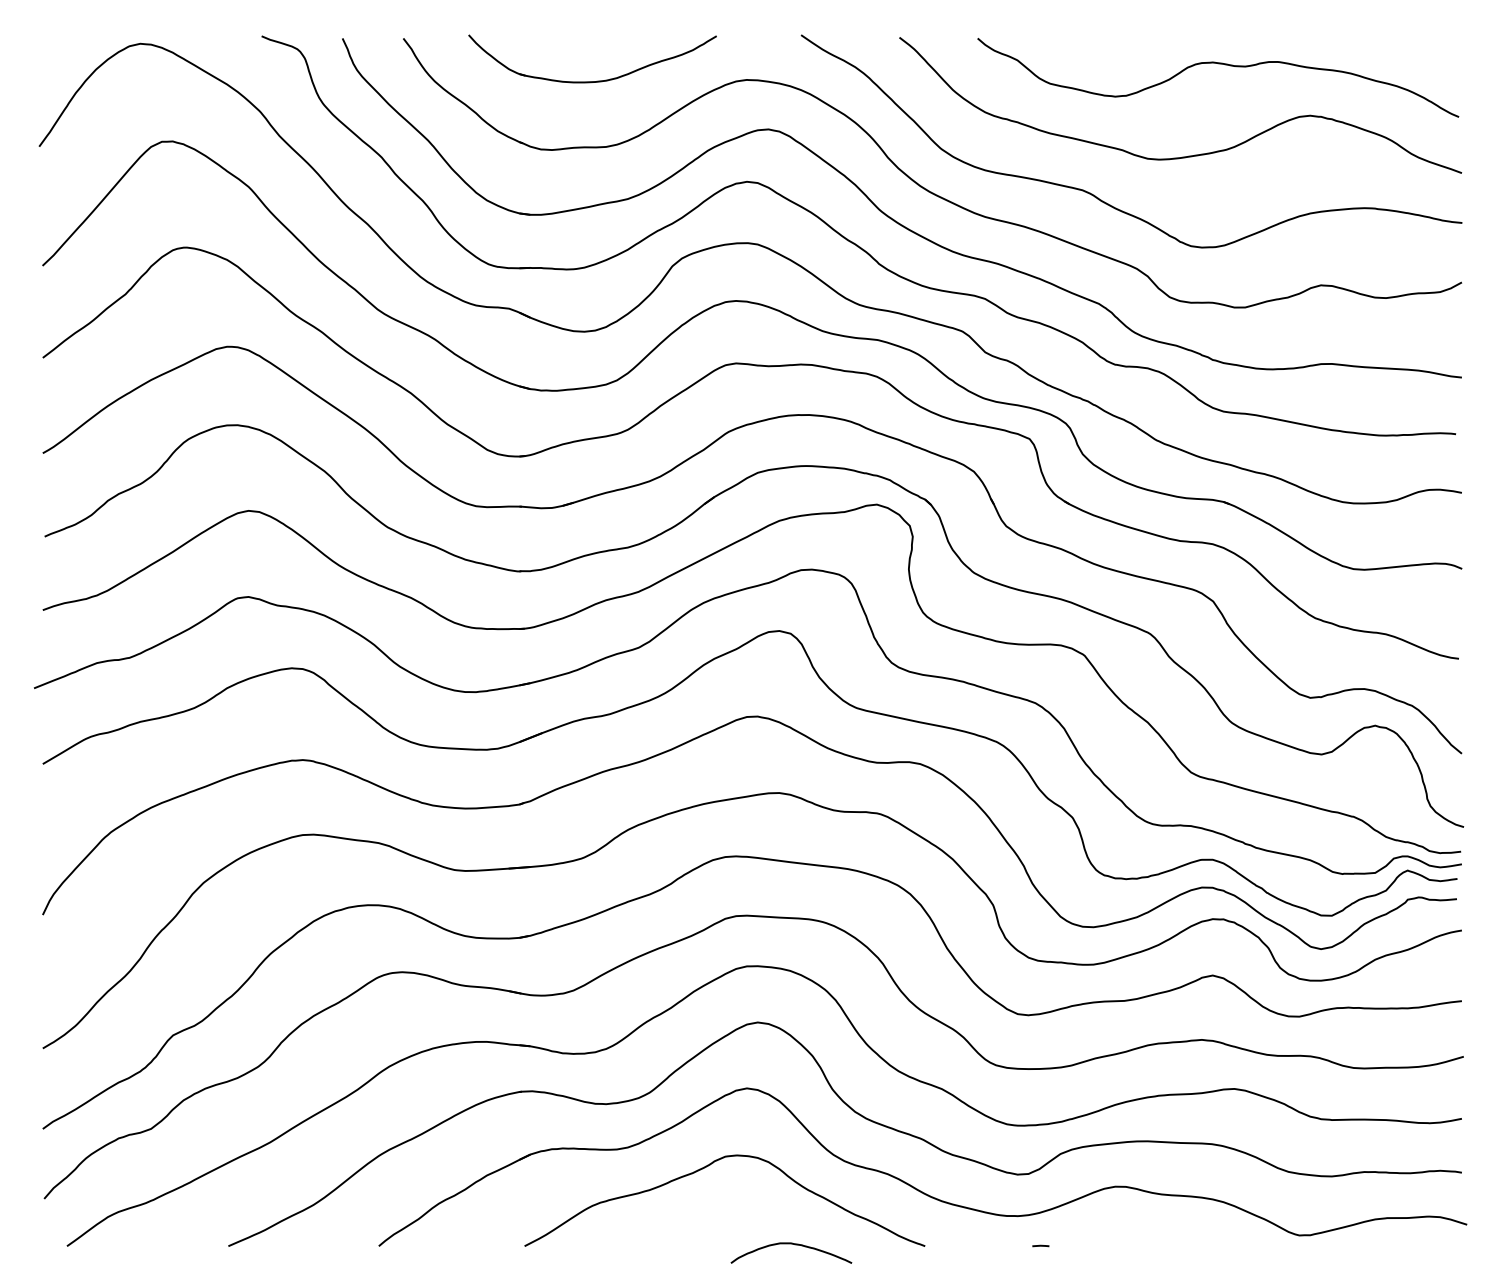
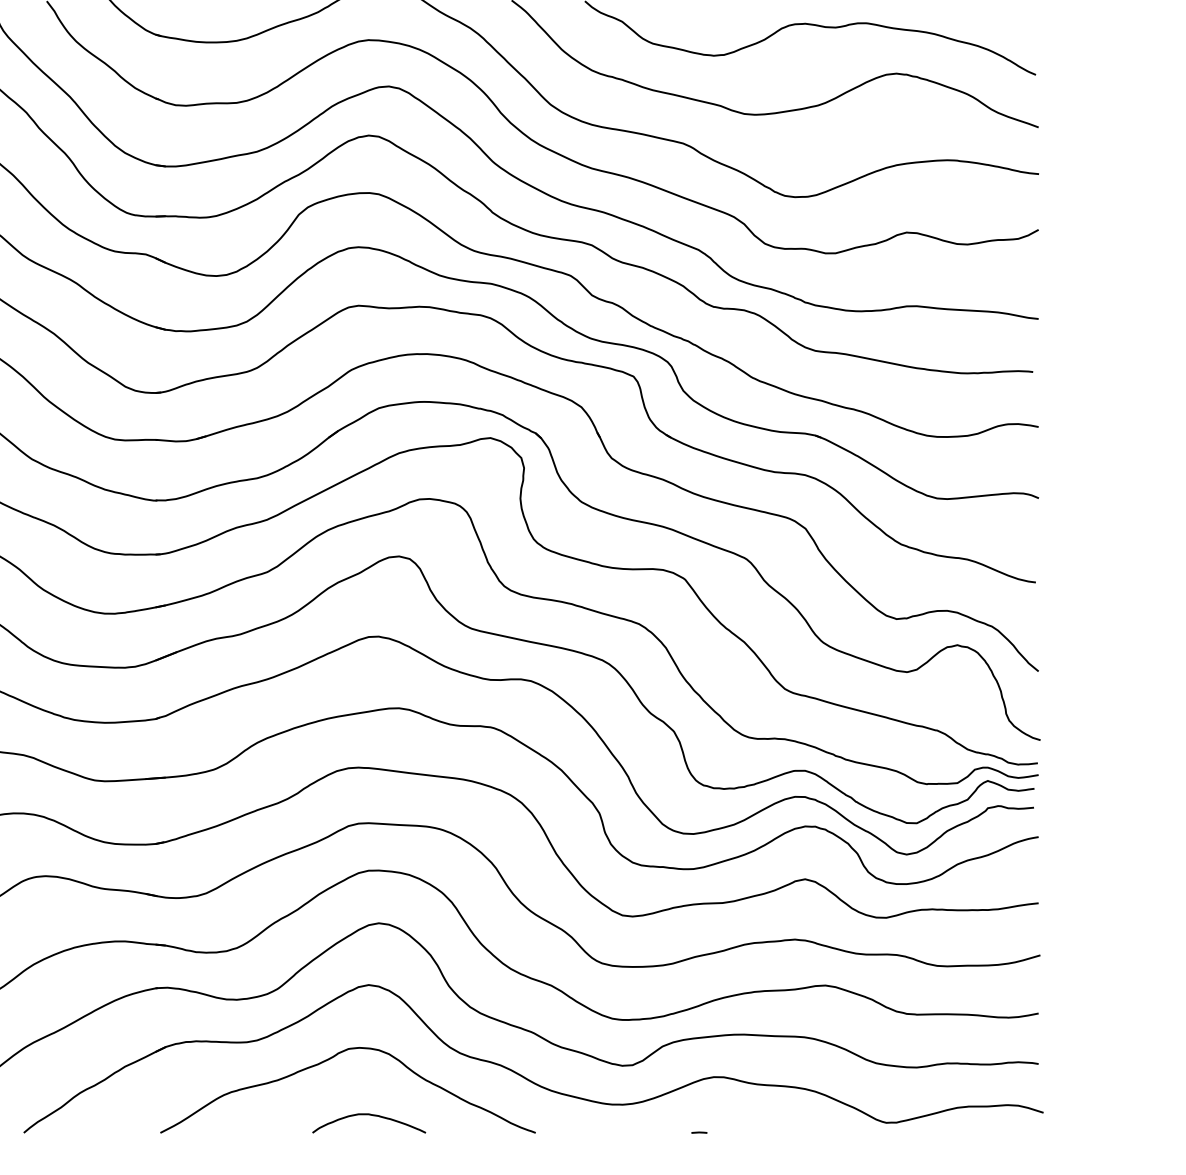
curve: (791, 1244) -> (369, 1115), moved
line: (1040, 1245) -> (699, 1132), moved

